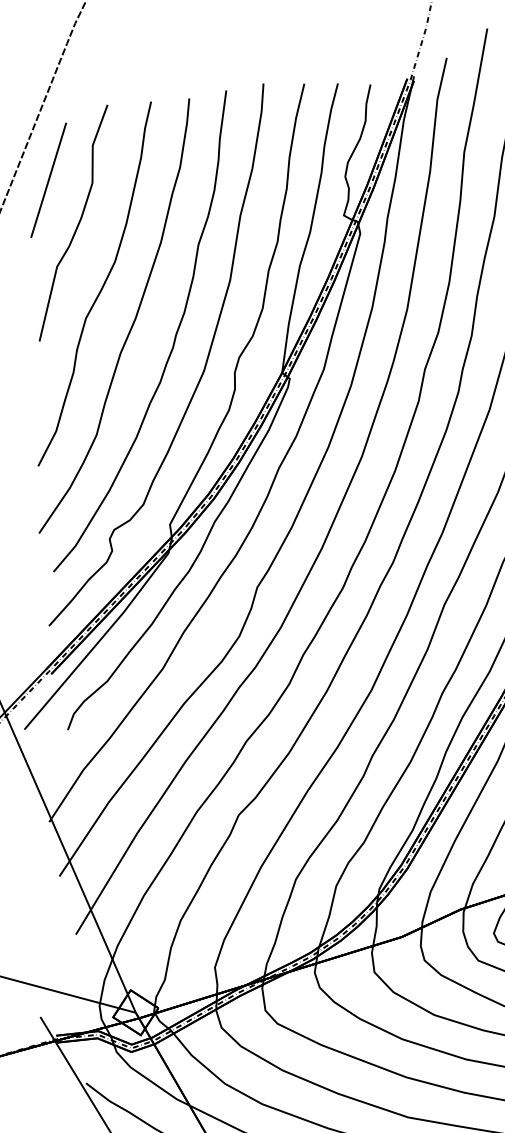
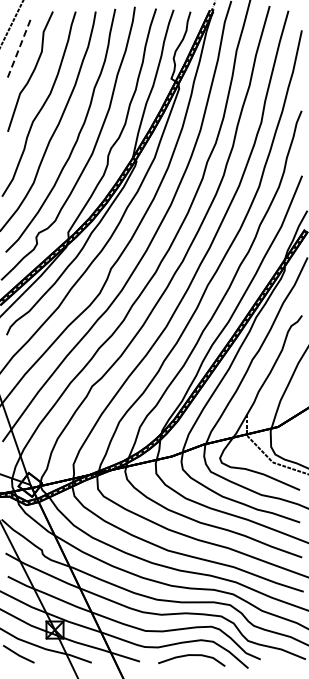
line: (49, 180) -> (19, 48), solid -> dashed

